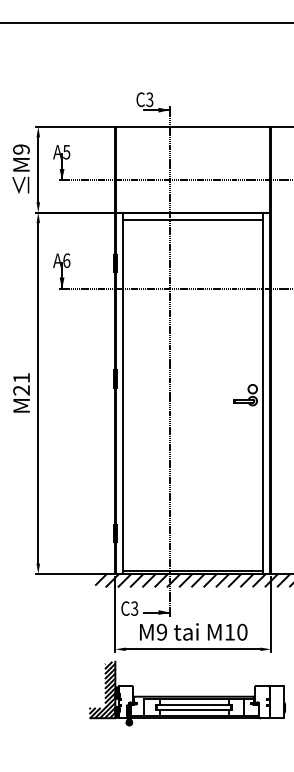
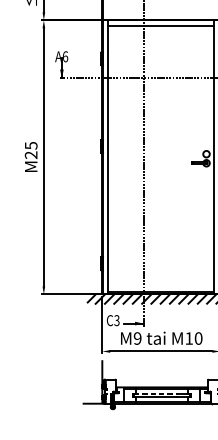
text: (21, 378) -> (31, 146), M21 -> M25
hatch: (102, 689) -> (92, 381), removed
line: (185, 705) -> (155, 394), solid -> dashed

